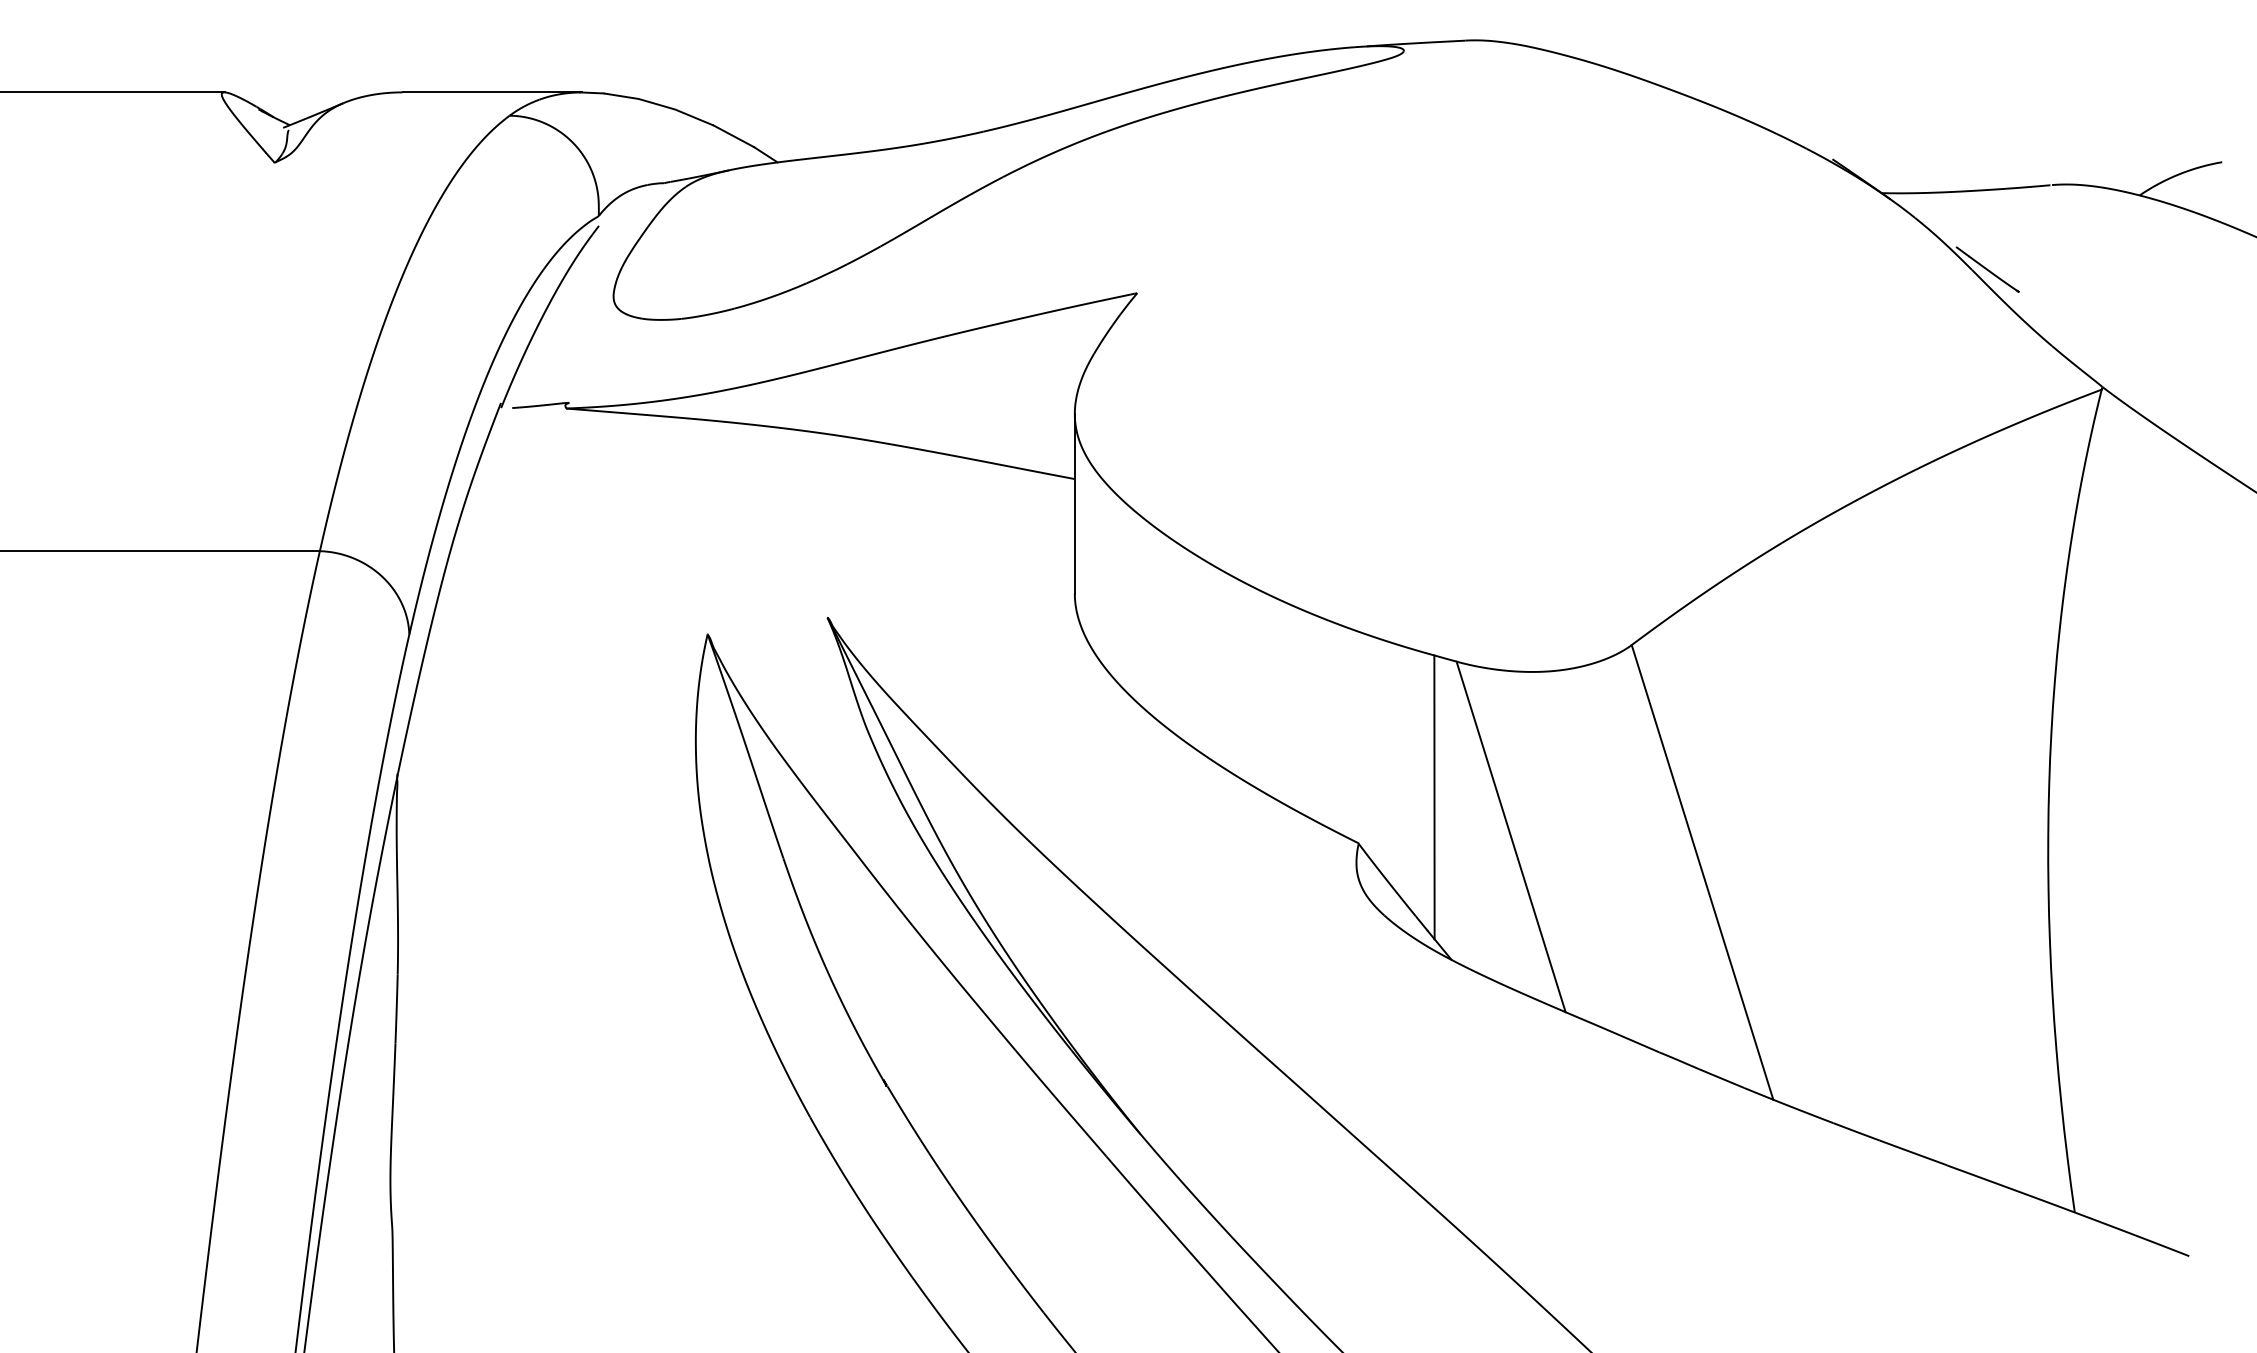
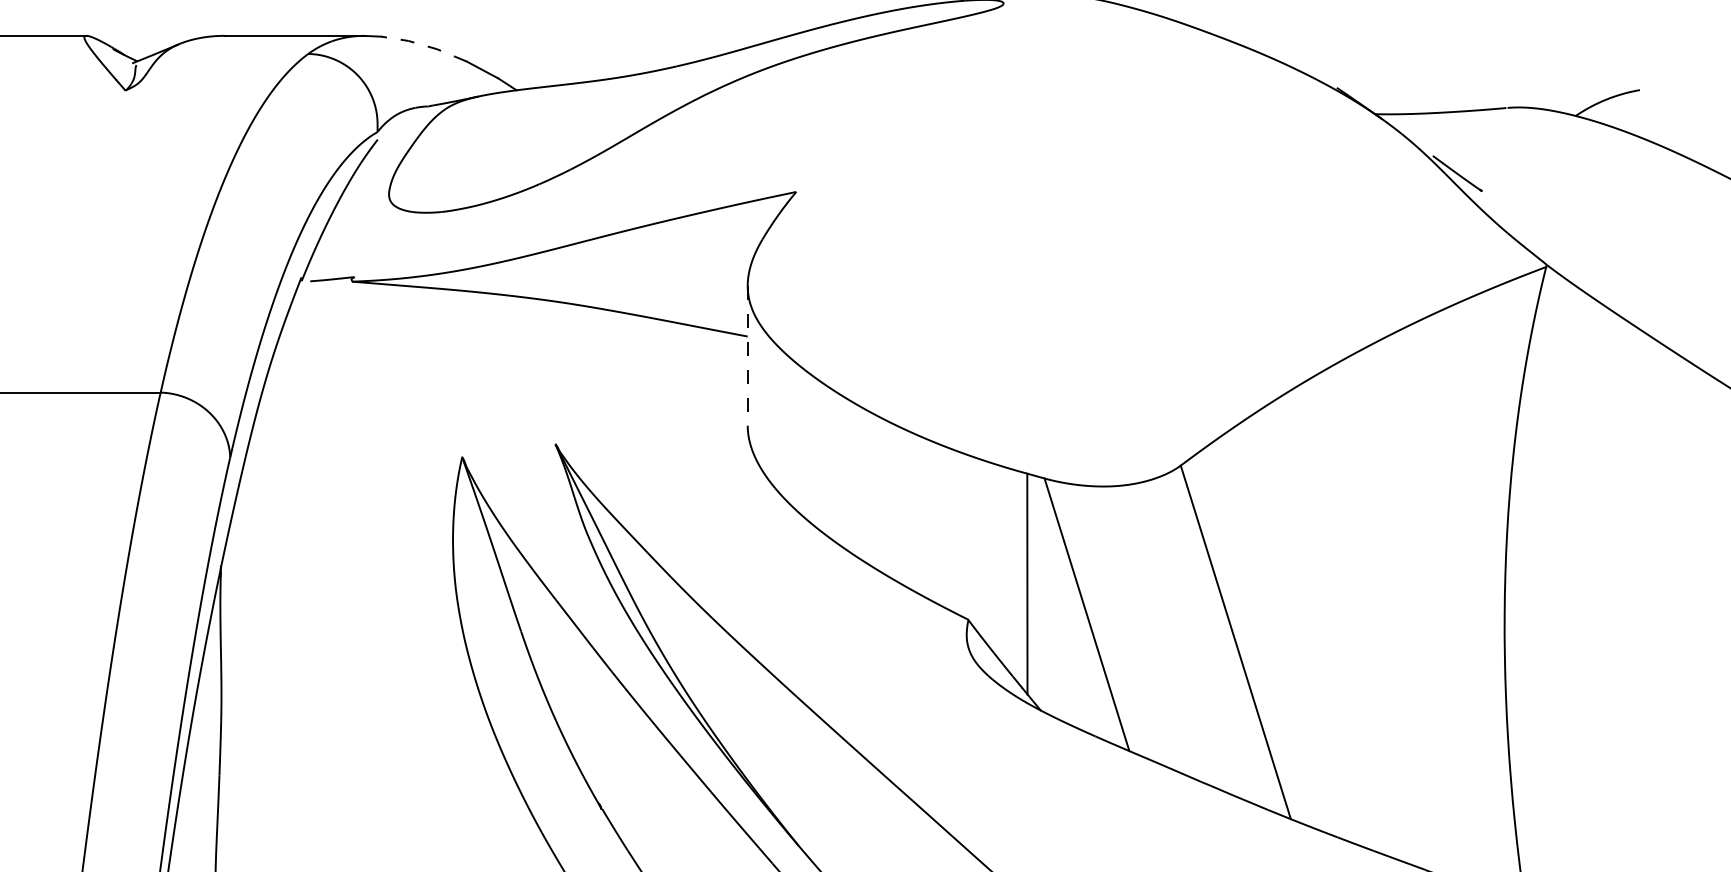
line: (659, 104) -> (424, 45), solid -> dashed
line: (1074, 503) -> (747, 355), solid -> dashed

